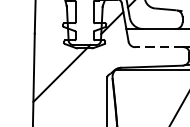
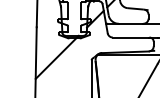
line: (158, 47) -> (130, 37), dashed -> solid

